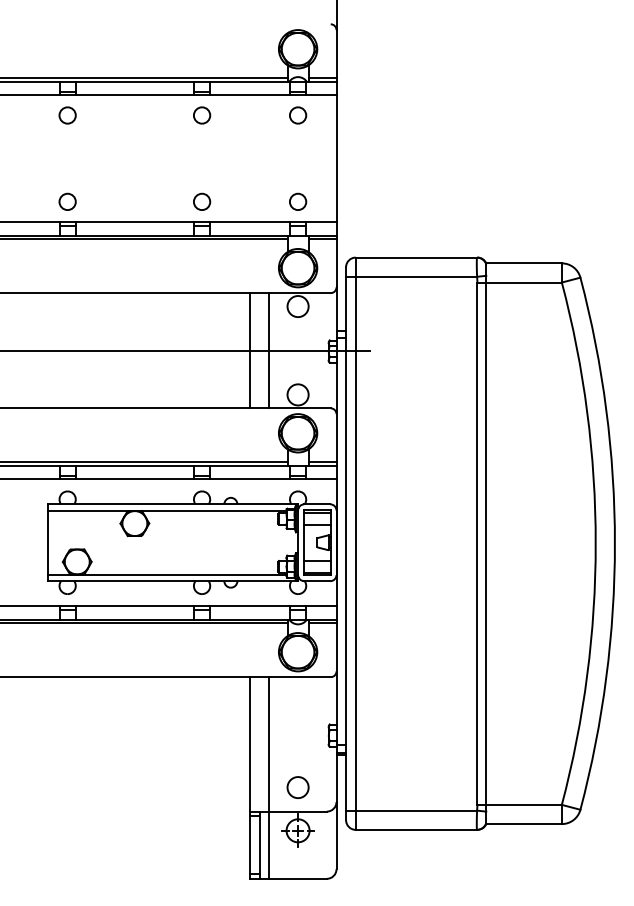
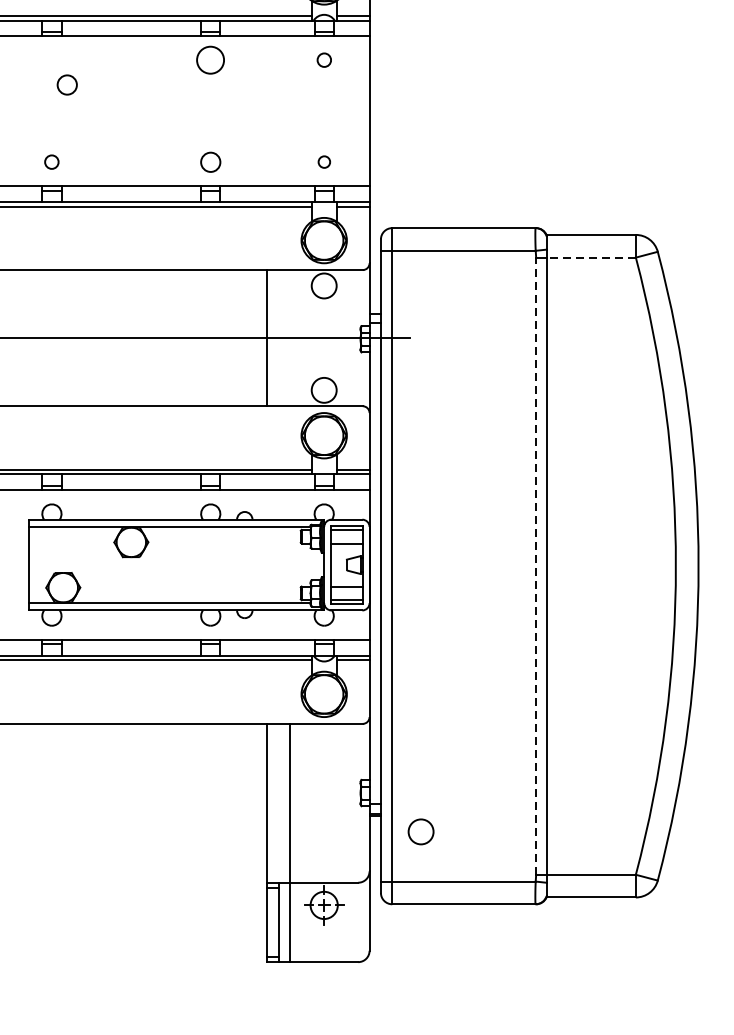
circle: (67, 115) -> (67, 85), moved
circle: (202, 115) -> (211, 60), size x1.4
circle: (298, 115) -> (324, 60), size x0.7
circle: (67, 201) -> (51, 161), size x0.7
circle: (298, 201) -> (324, 161), size x0.6
line: (524, 282) -> (591, 257), solid -> dashed
line: (269, 350) -> (290, 337), removed
line: (477, 543) -> (536, 565), solid -> dashed
circle: (297, 787) -> (420, 831), moved

